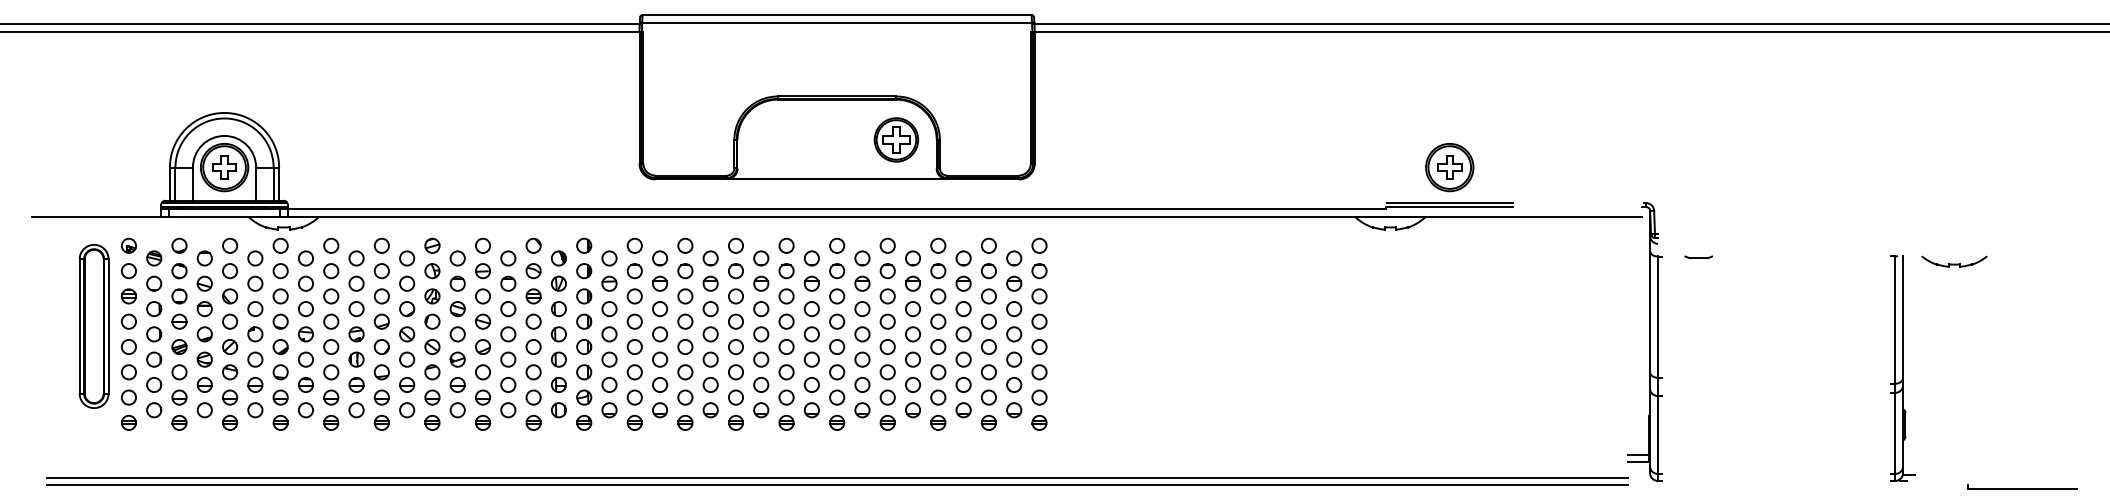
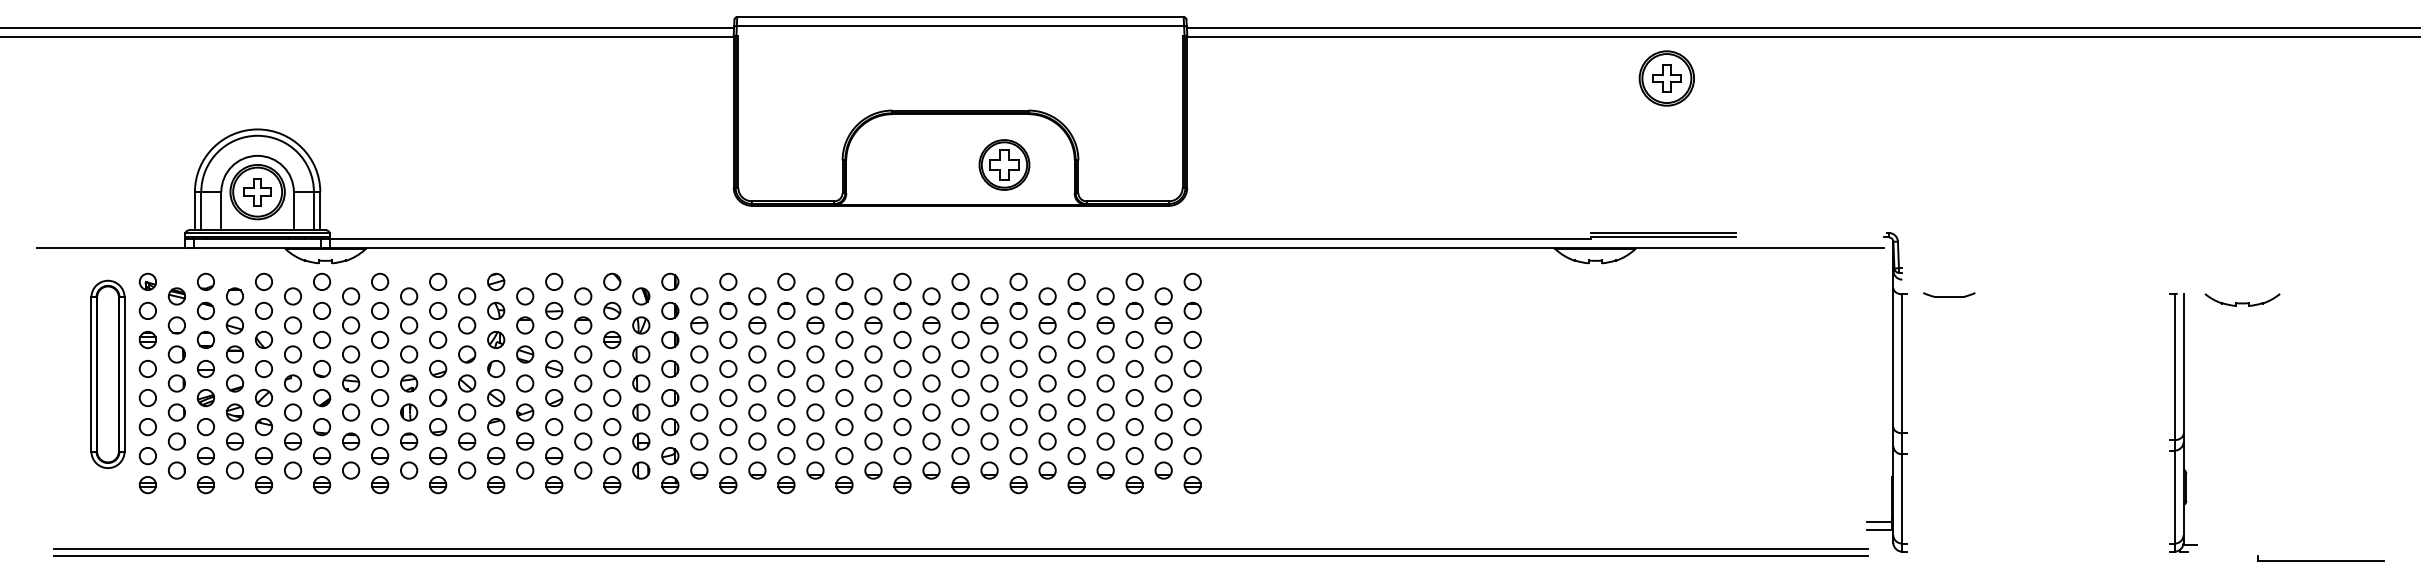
part: (896, 139) -> (1004, 164), moved
part: (1449, 167) -> (1666, 78), moved
part: (1698, 257) -> (1948, 295), size x1.6

